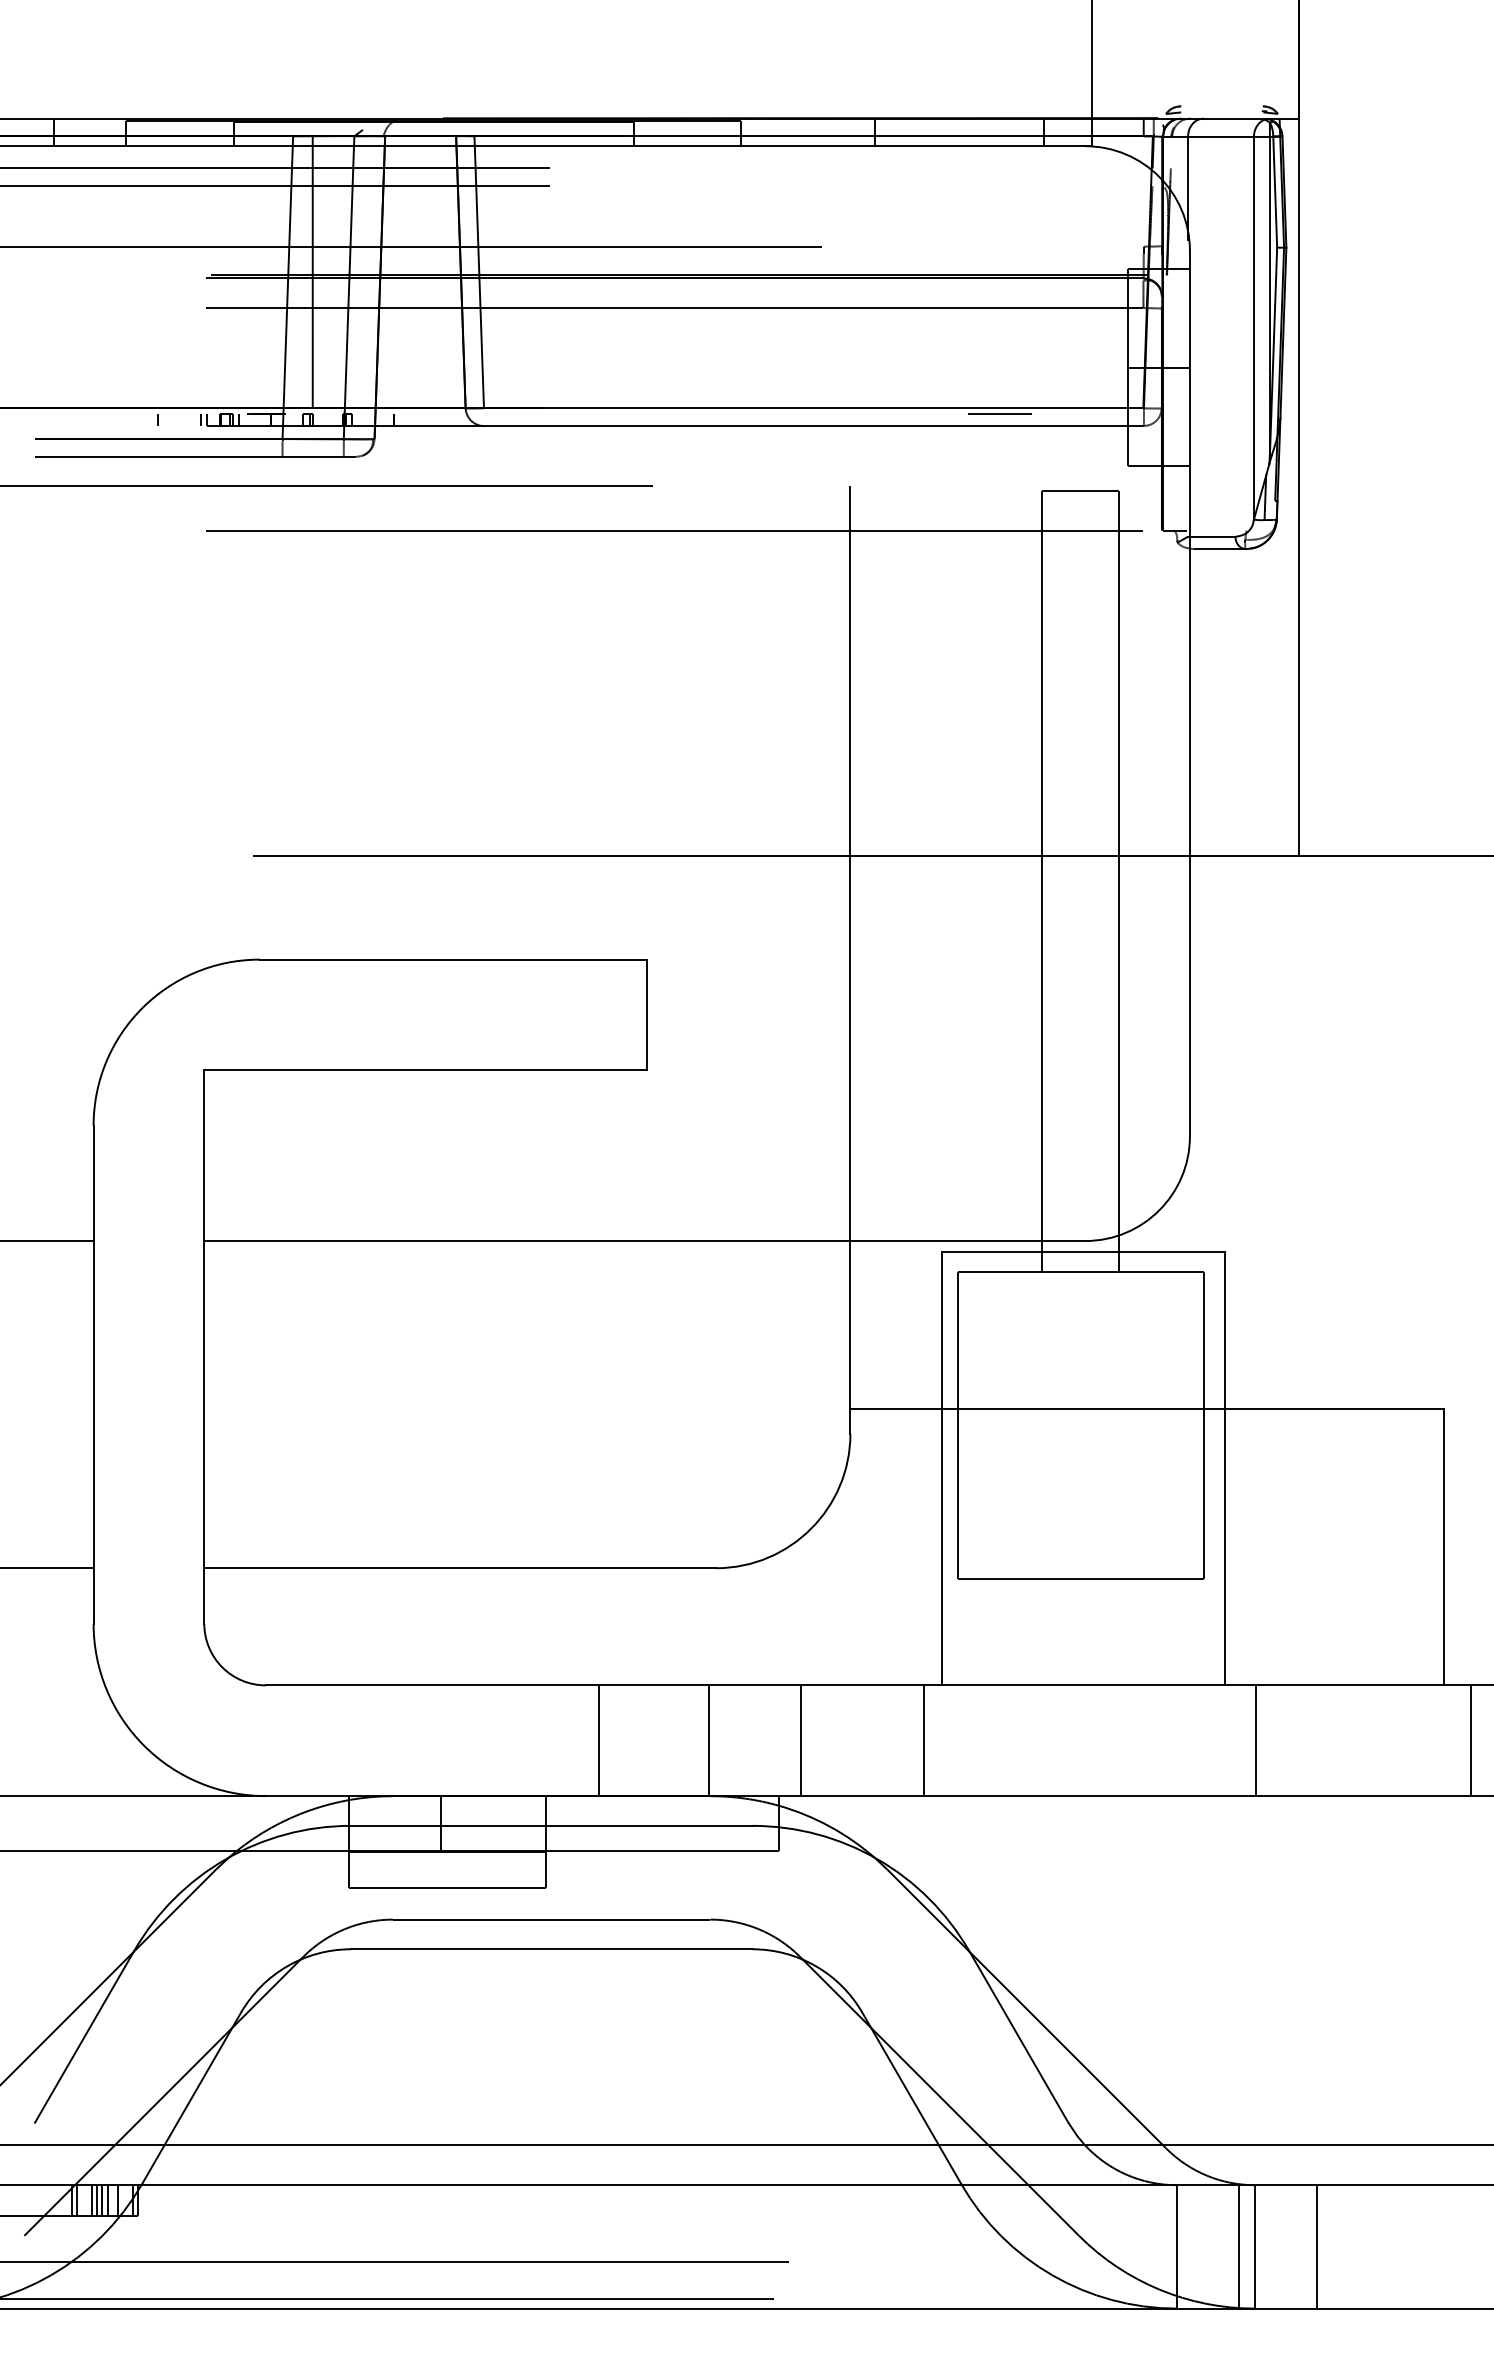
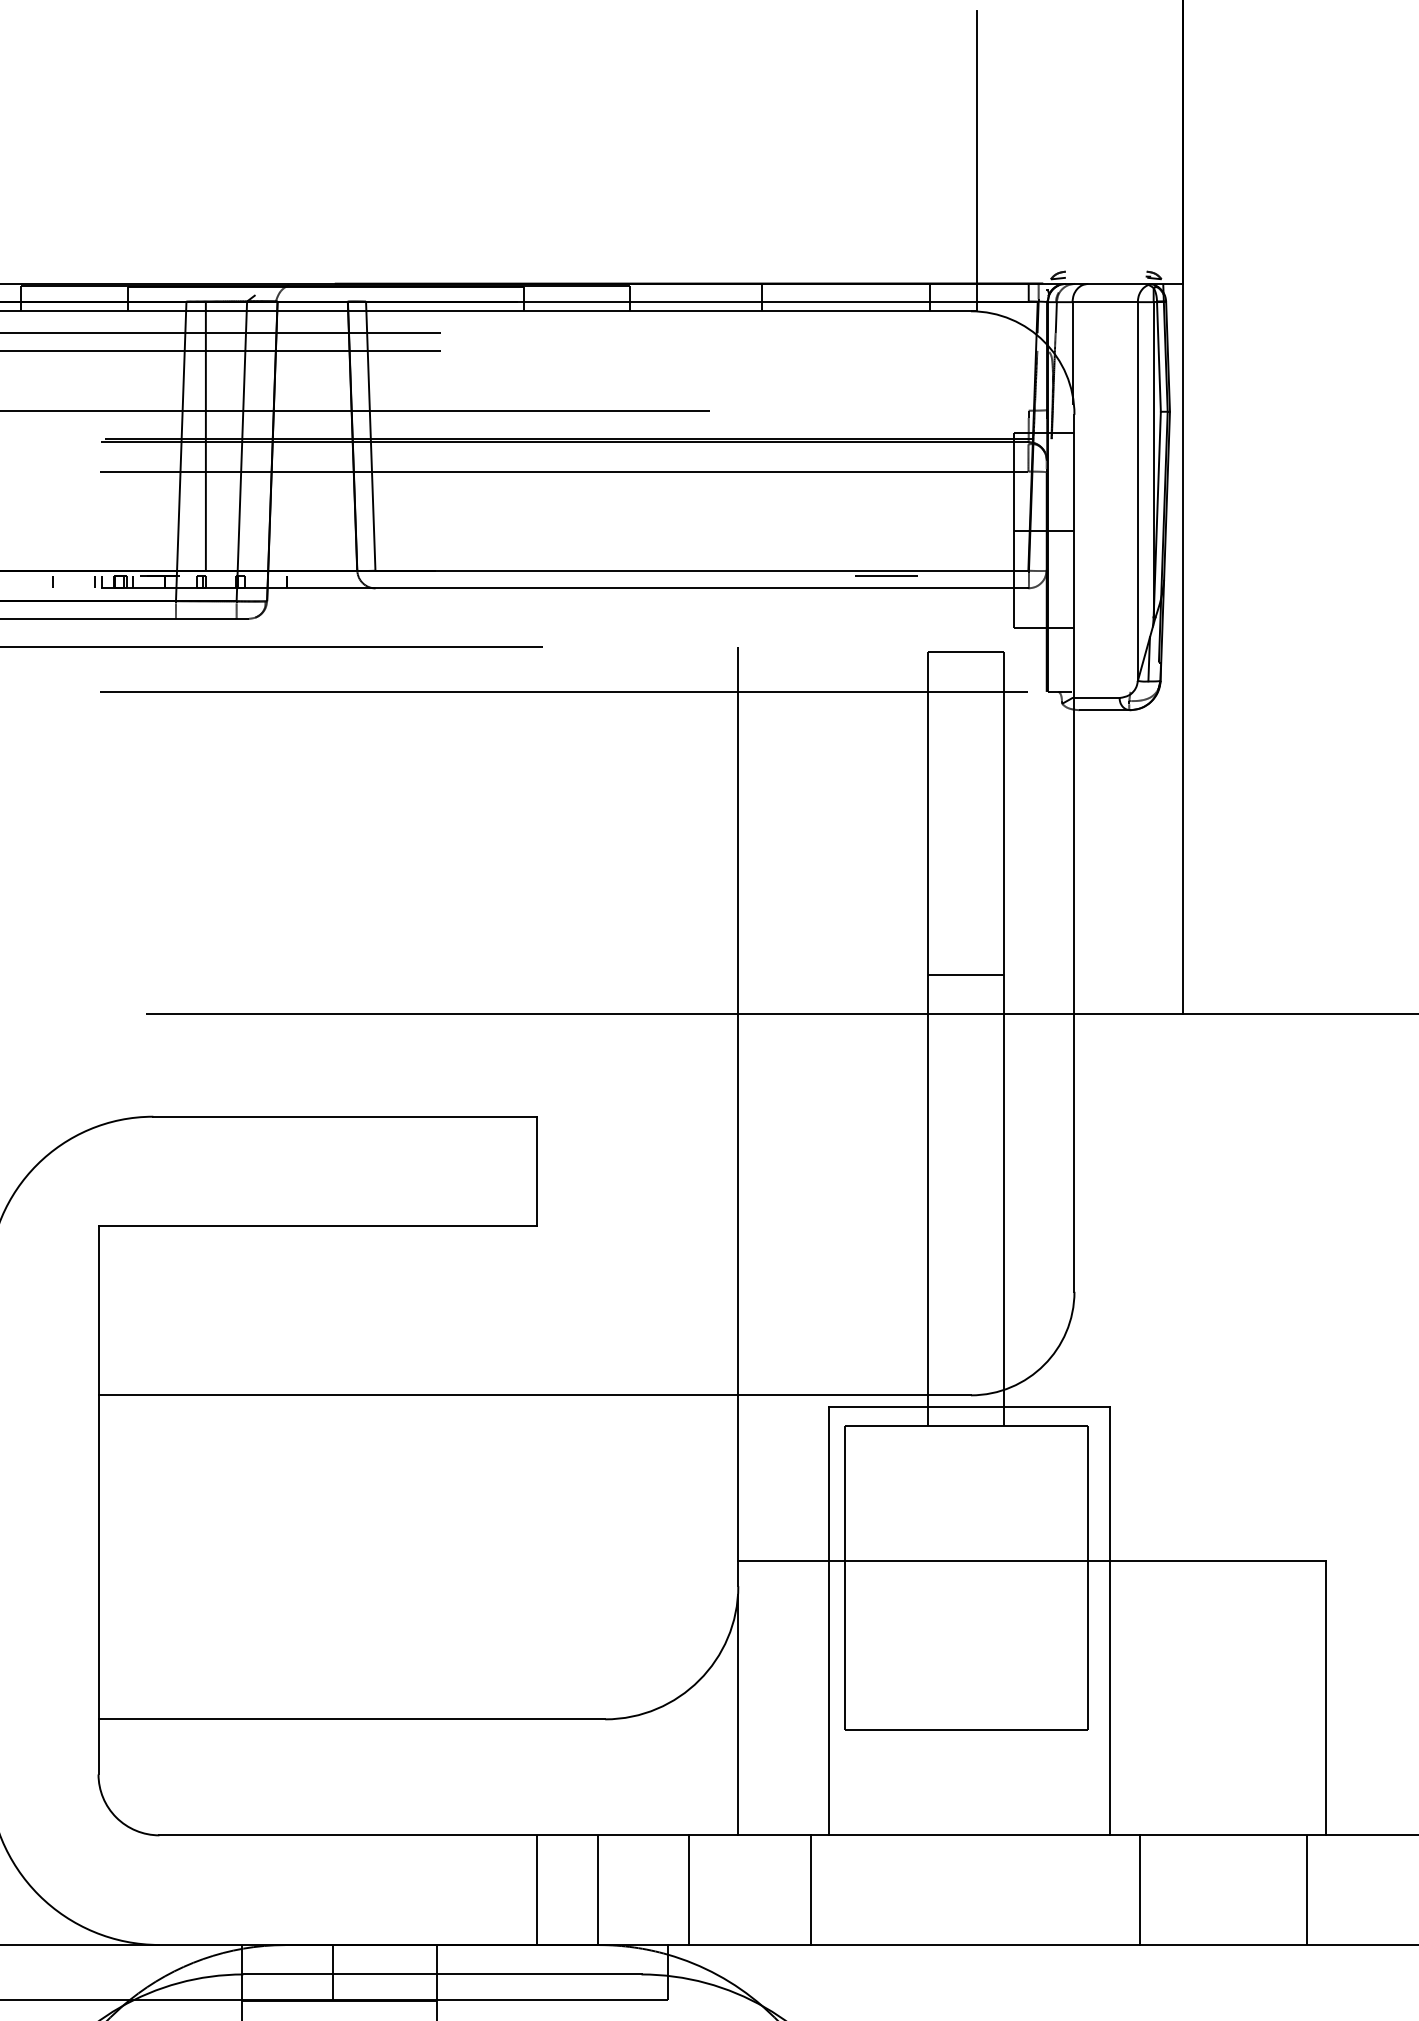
line: (1171, 152) -> (1056, 317), added
line: (1080, 816) -> (966, 974), added
line: (850, 1563) -> (738, 1714), added
line: (599, 1740) -> (537, 1889), moved
line: (1471, 1740) -> (1307, 1889), moved

